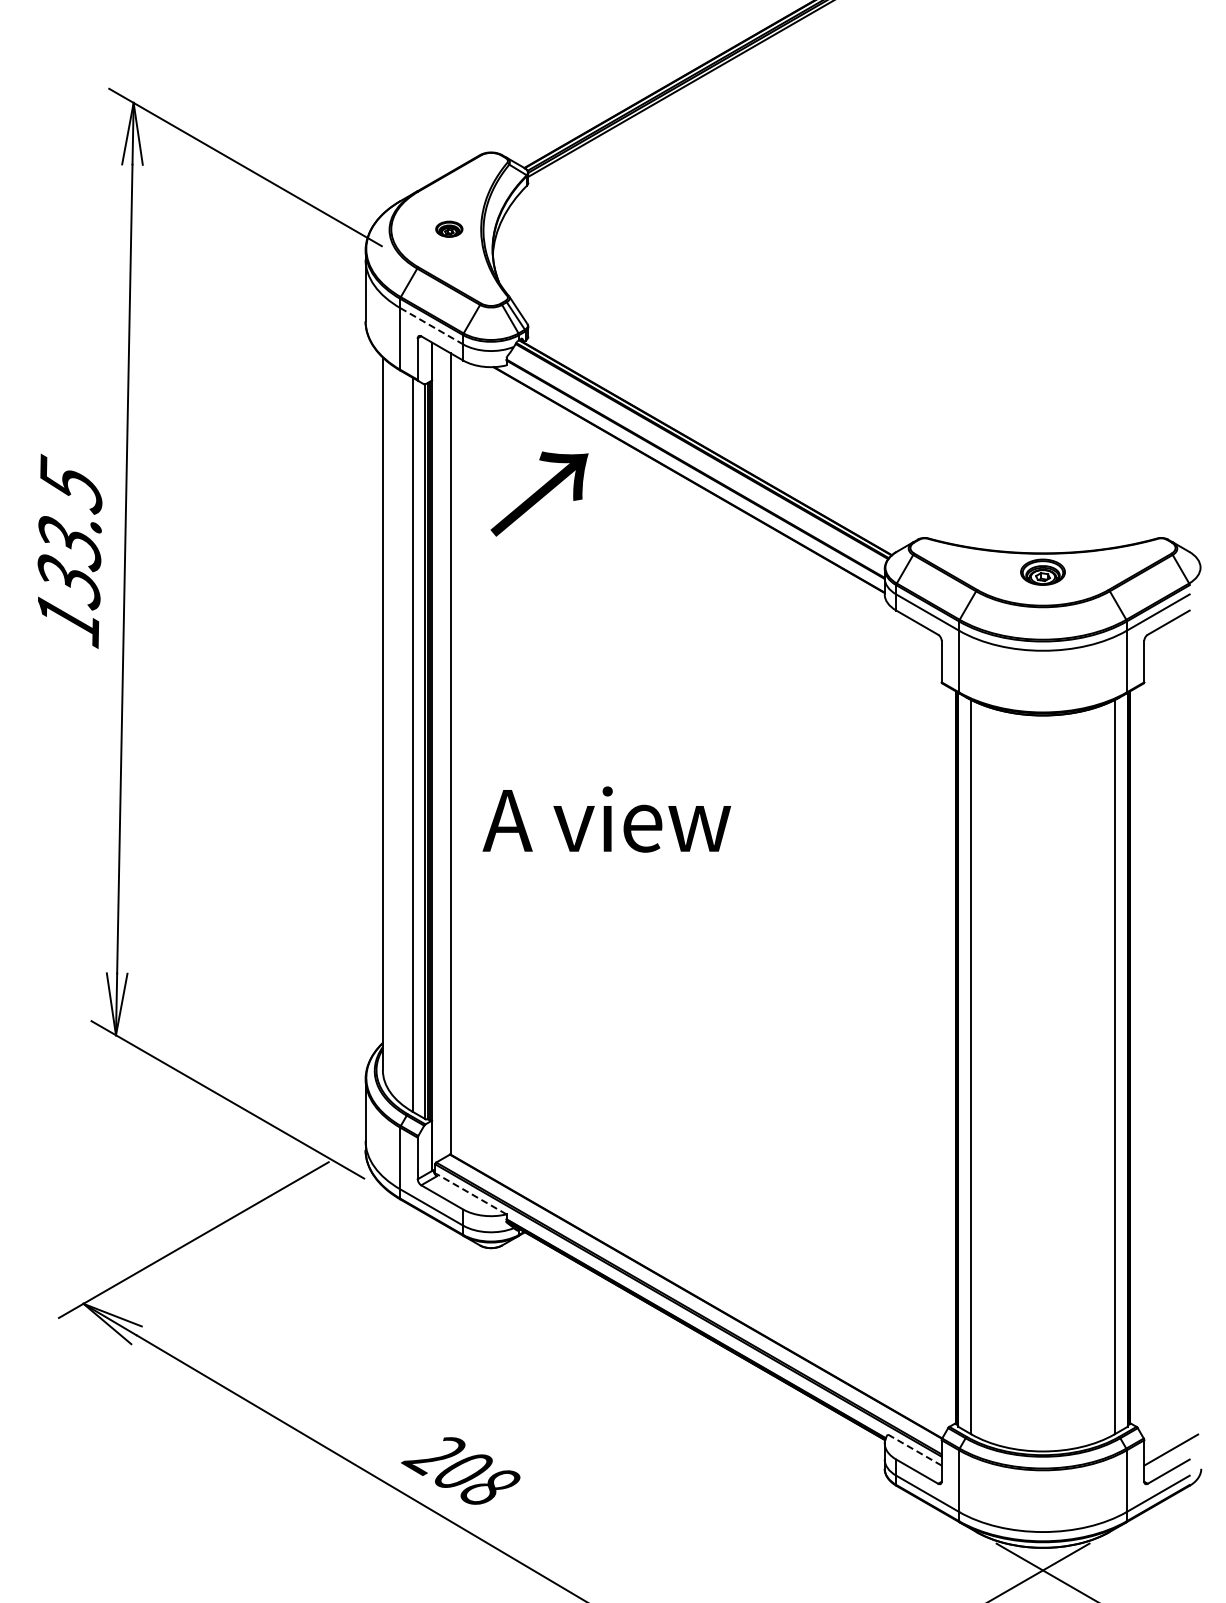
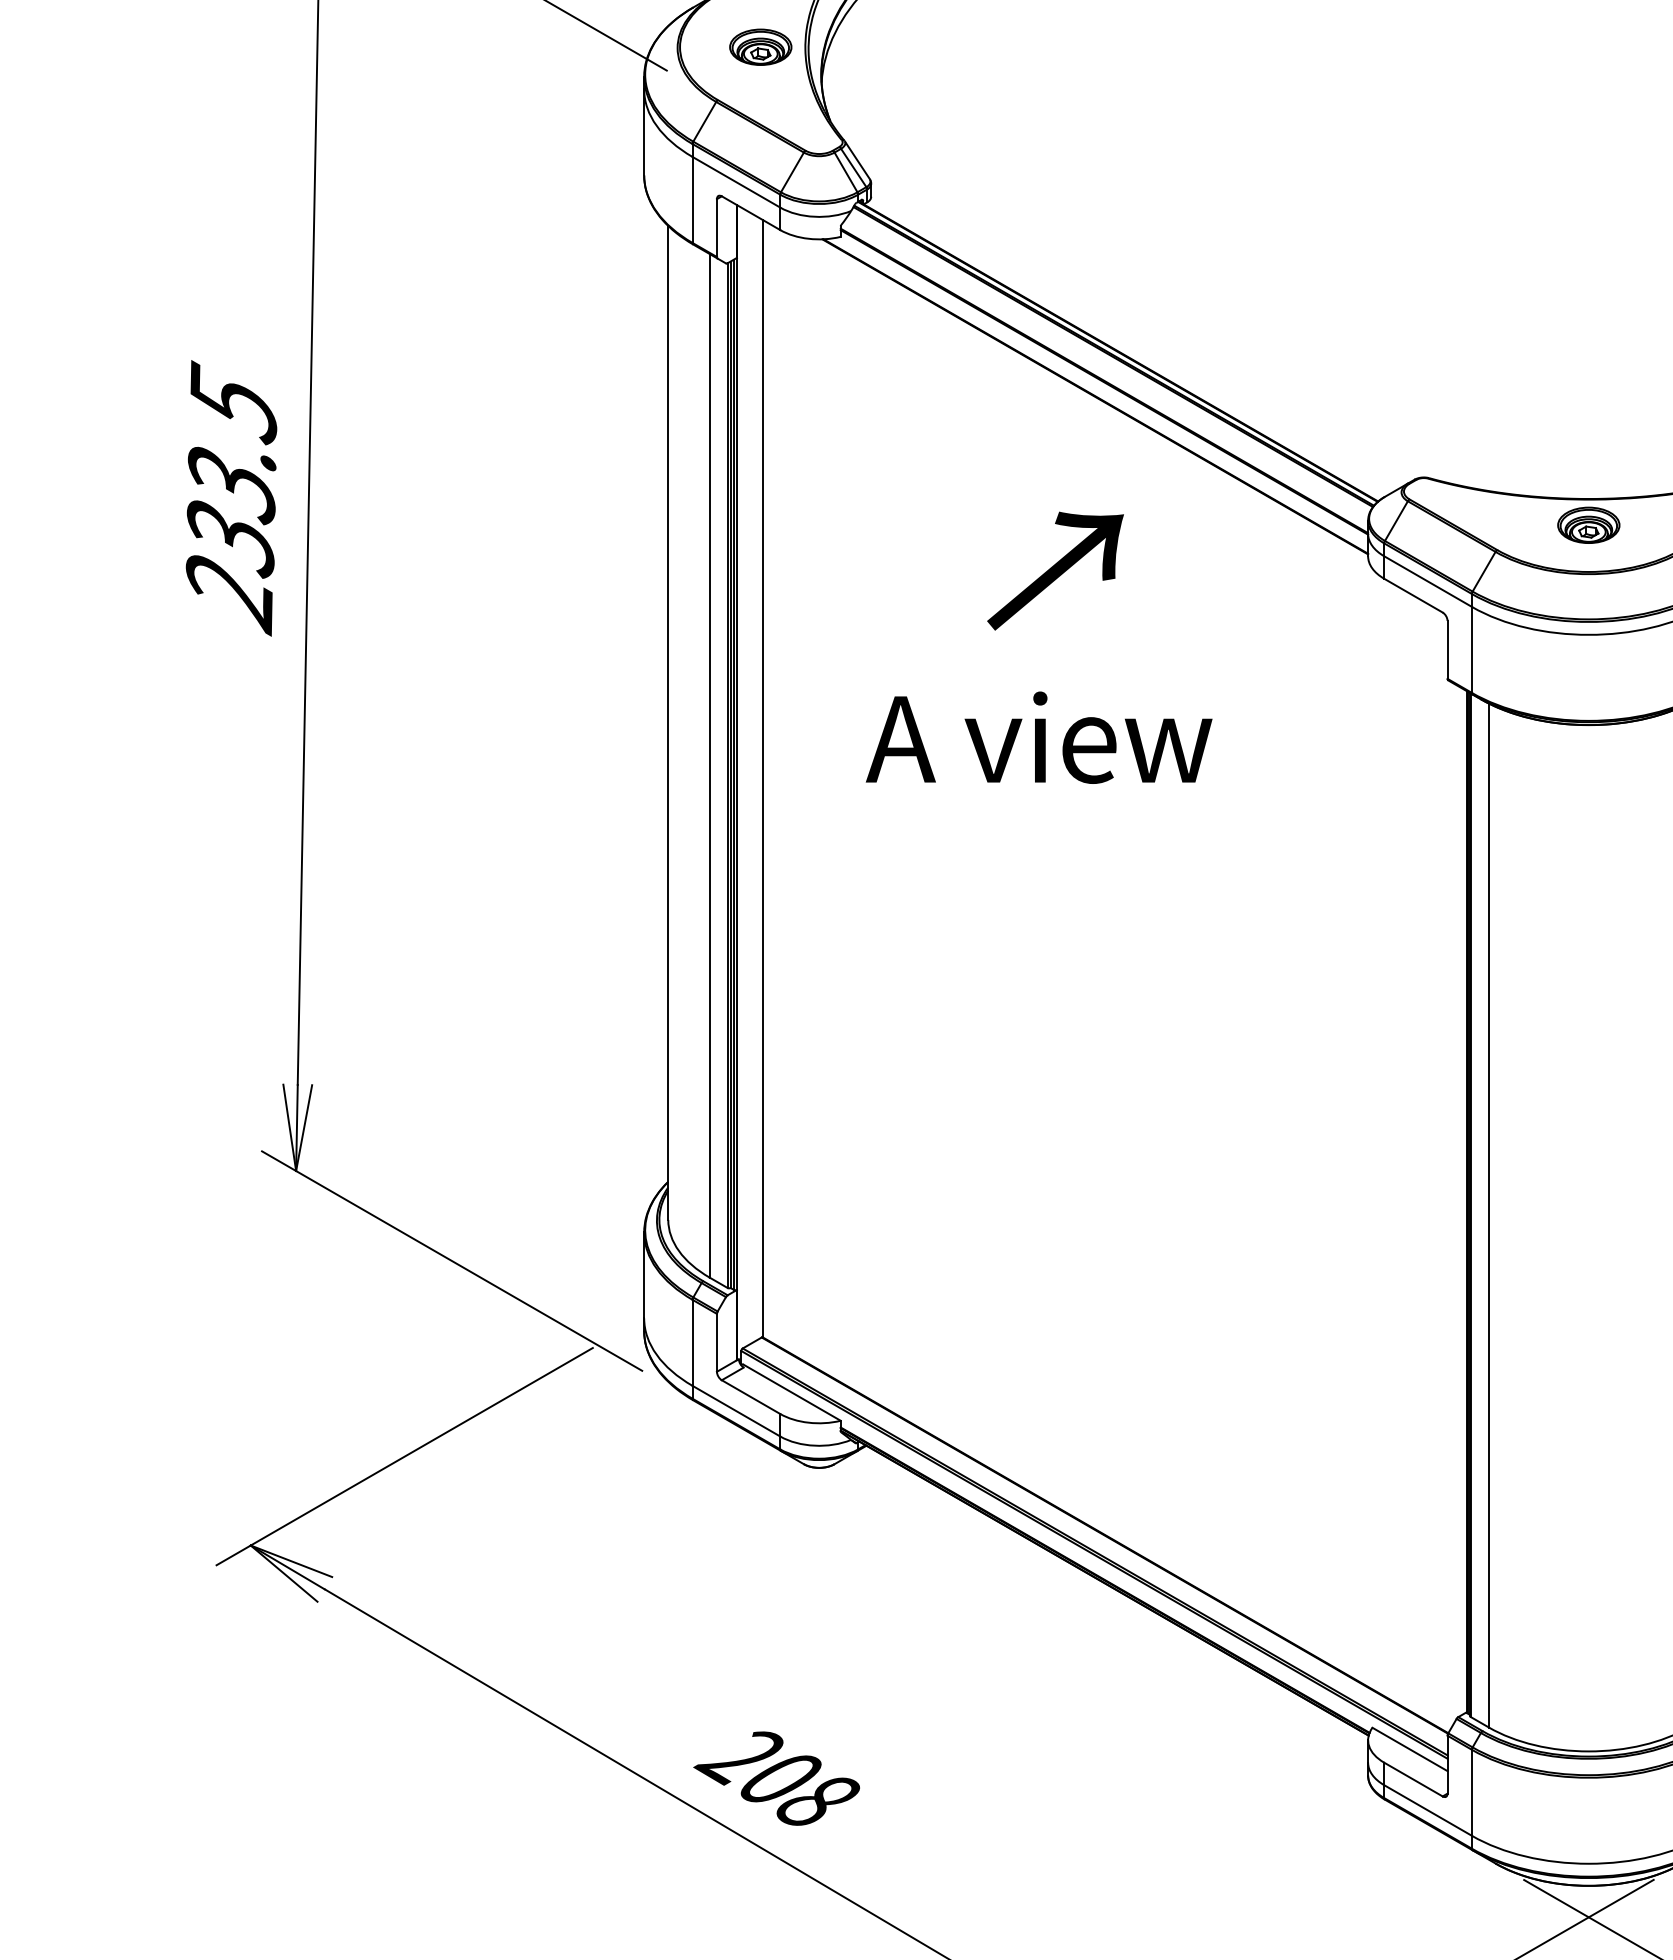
part: (449, 228) -> (761, 45), size x1.67
line: (432, 326) -> (737, 182), dashed -> solid
text: (539, 493) -> (1055, 570), moved
text: (68, 622) -> (229, 595), 133.5 -> 233.5
text: (606, 819) -> (1038, 737), moved
line: (471, 1194) -> (791, 1393), dashed -> solid
line: (914, 1449) -> (1409, 1748), dashed -> solid

